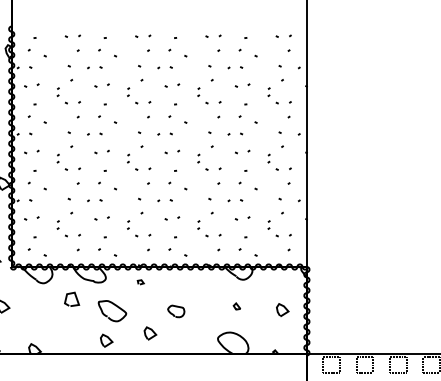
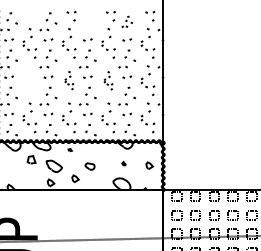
part: (73, 43) -> (32, 16), removed
part: (171, 52) -> (87, 21), removed
part: (243, 52) -> (127, 21), size x0.6
part: (68, 157) -> (29, 80), removed
part: (139, 157) -> (69, 80), size x0.6
part: (209, 157) -> (108, 80), size x0.6

